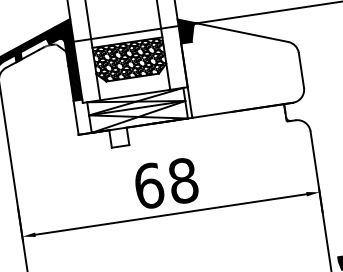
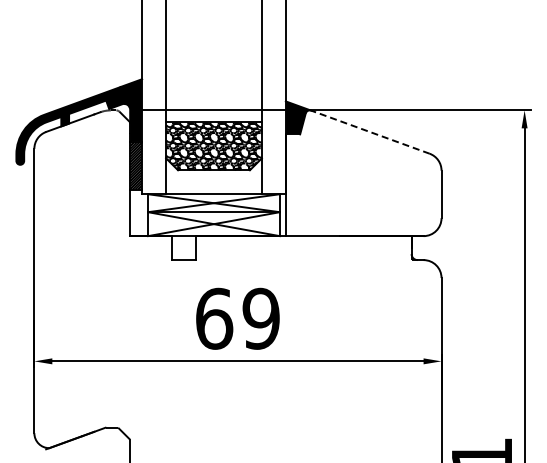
line: (242, 32) -> (370, 132), solid -> dashed
text: (182, 180) -> (260, 318), 68 -> 69

